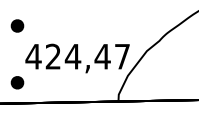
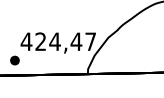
part: (16, 25) -> (14, 19), removed

